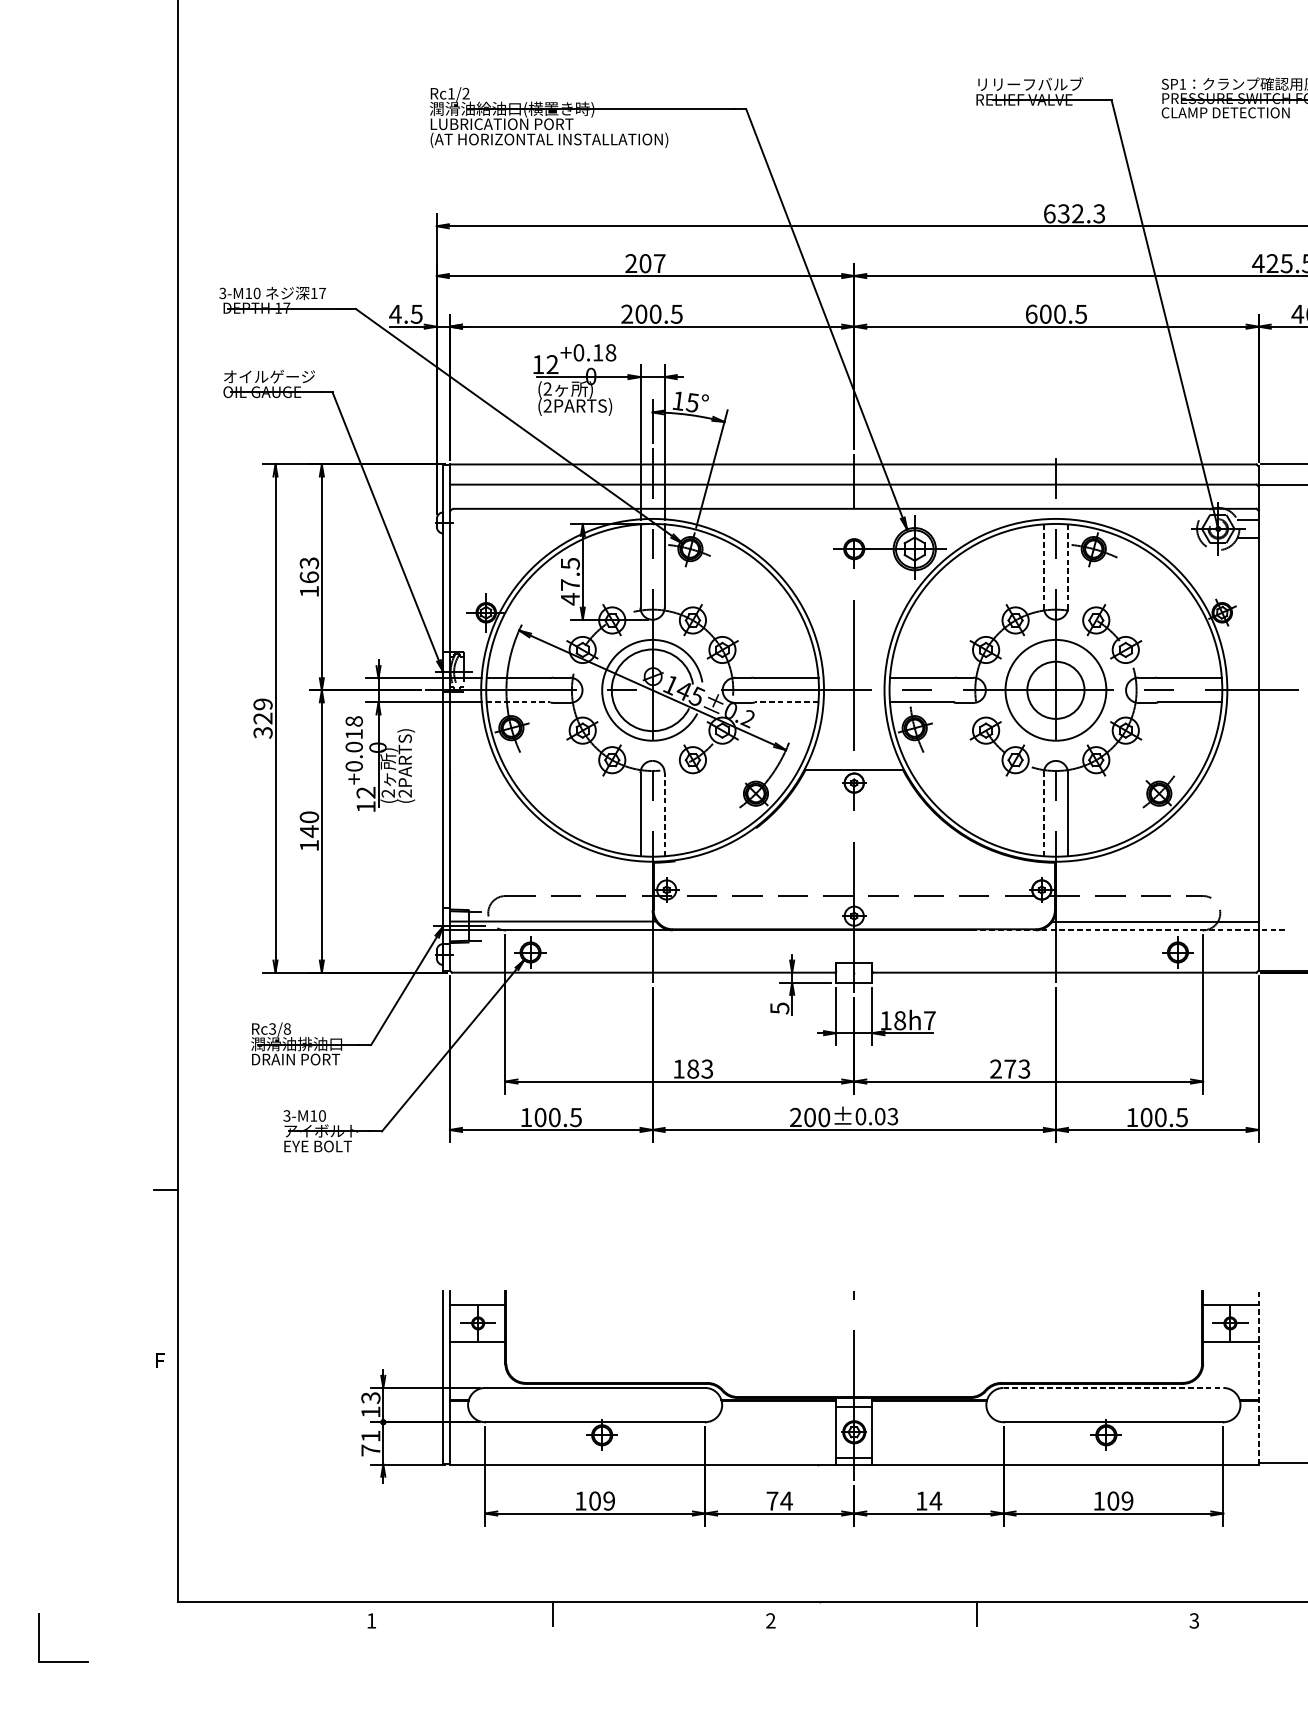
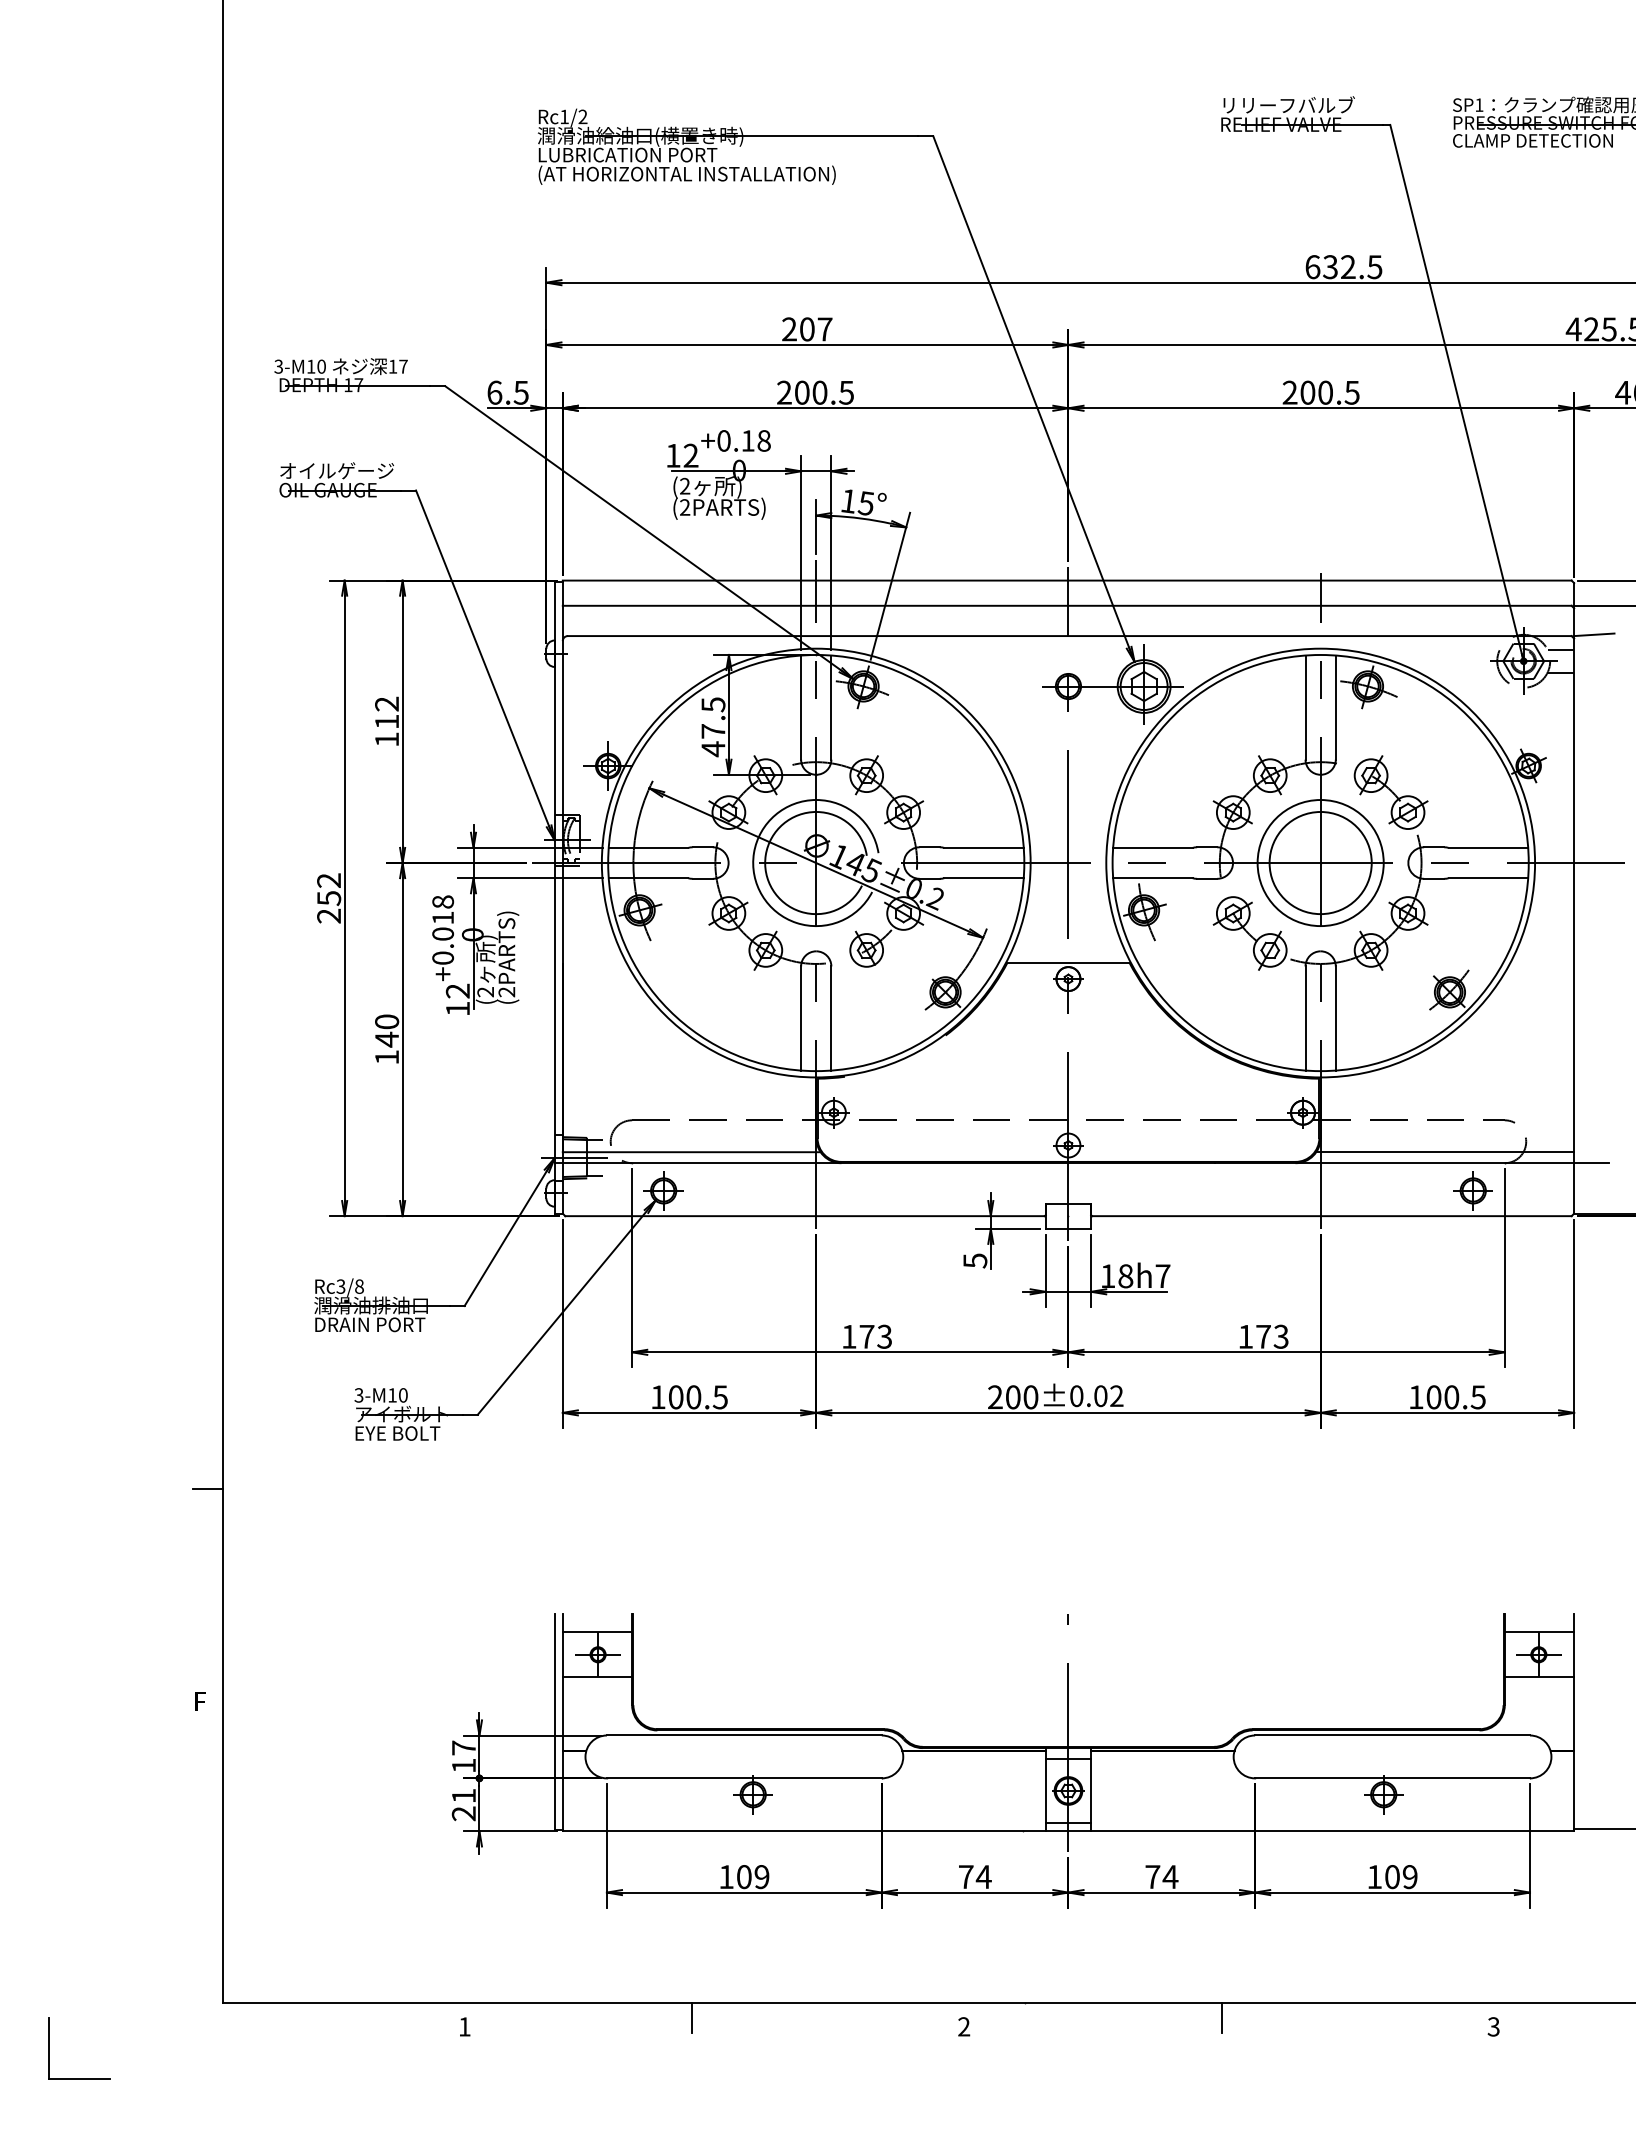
text: (1098, 213) -> (1374, 266), 632.3 -> 632.5
text: (395, 314) -> (494, 392), 4.5 -> 6.5
text: (1031, 314) -> (1289, 392), 600.5 -> 200.5
line: (1274, 507) -> (1594, 634), added
line: (1043, 566) -> (1305, 708), dashed -> solid
line: (1067, 566) -> (1335, 708), dashed -> solid
text: (309, 569) -> (387, 712), 163 -> 112
circle: (1055, 689) -> (1320, 862), size x1.43
line: (518, 702) -> (648, 878), dashed -> solid
line: (787, 702) -> (984, 878), dashed -> solid
text: (263, 718) -> (329, 898), 329 -> 252
line: (664, 814) -> (831, 1018), dashed -> solid
line: (1043, 814) -> (1305, 1018), dashed -> solid
line: (1129, 930) -> (1412, 1163), dashed -> solid
text: (692, 1068) -> (866, 1336), 183 -> 173
text: (995, 1068) -> (1245, 1336), 273 -> 173
text: (892, 1116) -> (1116, 1396), ±0.03 -> ±0.02
line: (1258, 1377) -> (1574, 1722), dashed -> solid
line: (1114, 1387) -> (1393, 1735), dashed -> solid
text: (370, 1397) -> (463, 1747), 13 -> 17
text: (370, 1450) -> (463, 1813), 71 -> 21
text: (921, 1500) -> (1152, 1876), 14 -> 74

